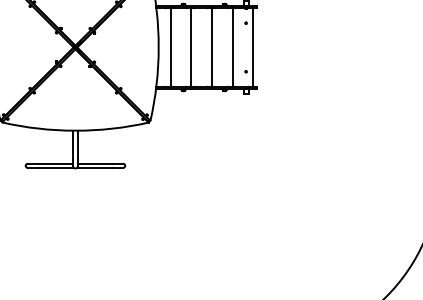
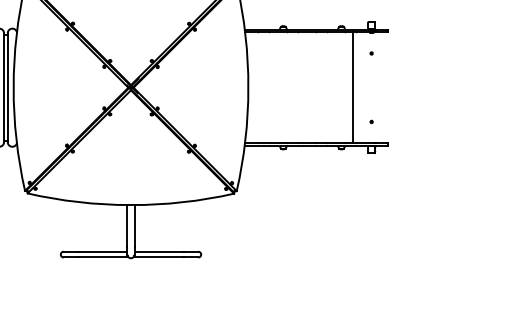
line: (170, 47) -> (264, 87), removed
line: (191, 47) -> (294, 87), removed
line: (212, 47) -> (324, 87), removed
line: (253, 47) -> (382, 87), removed

